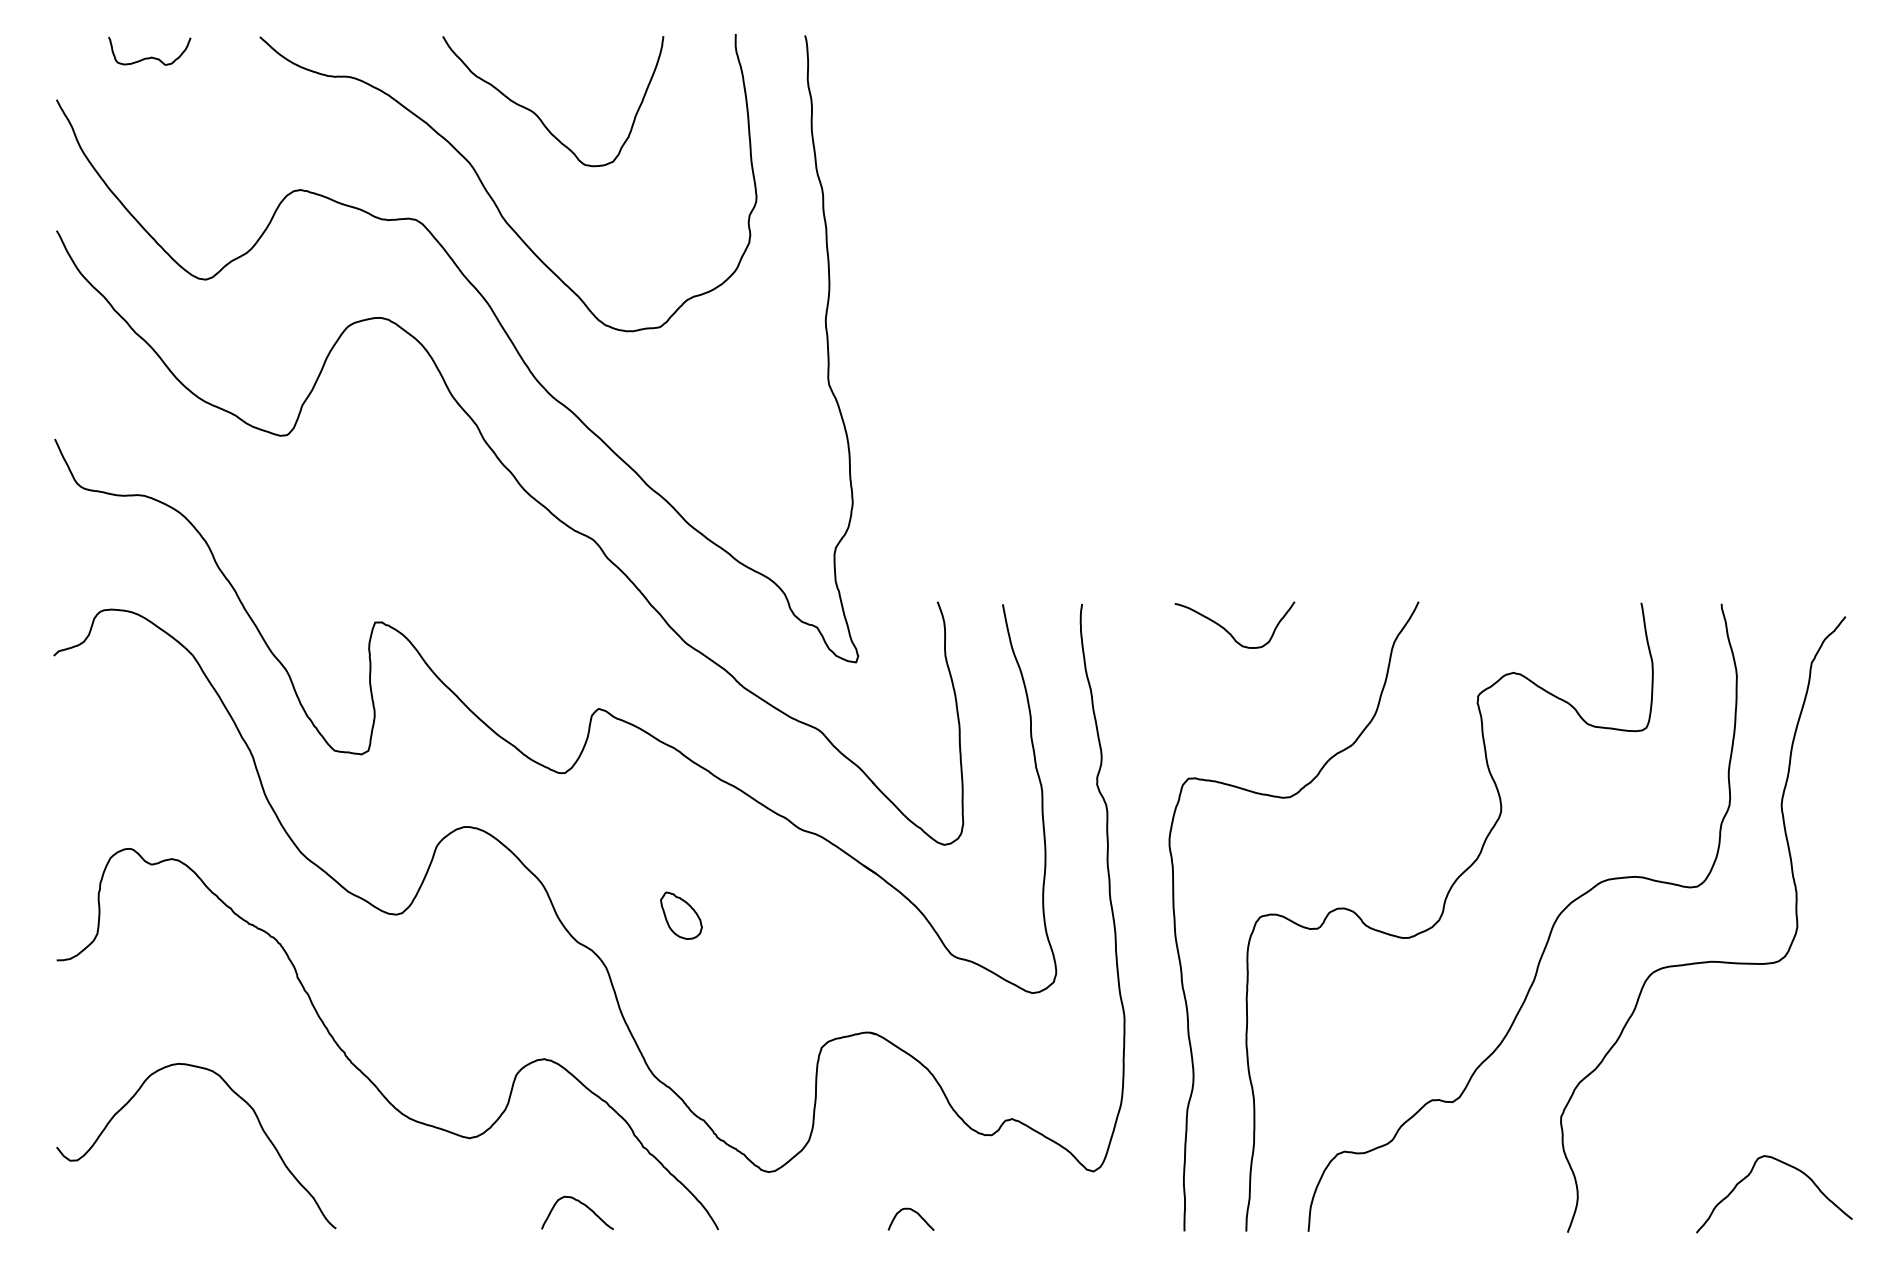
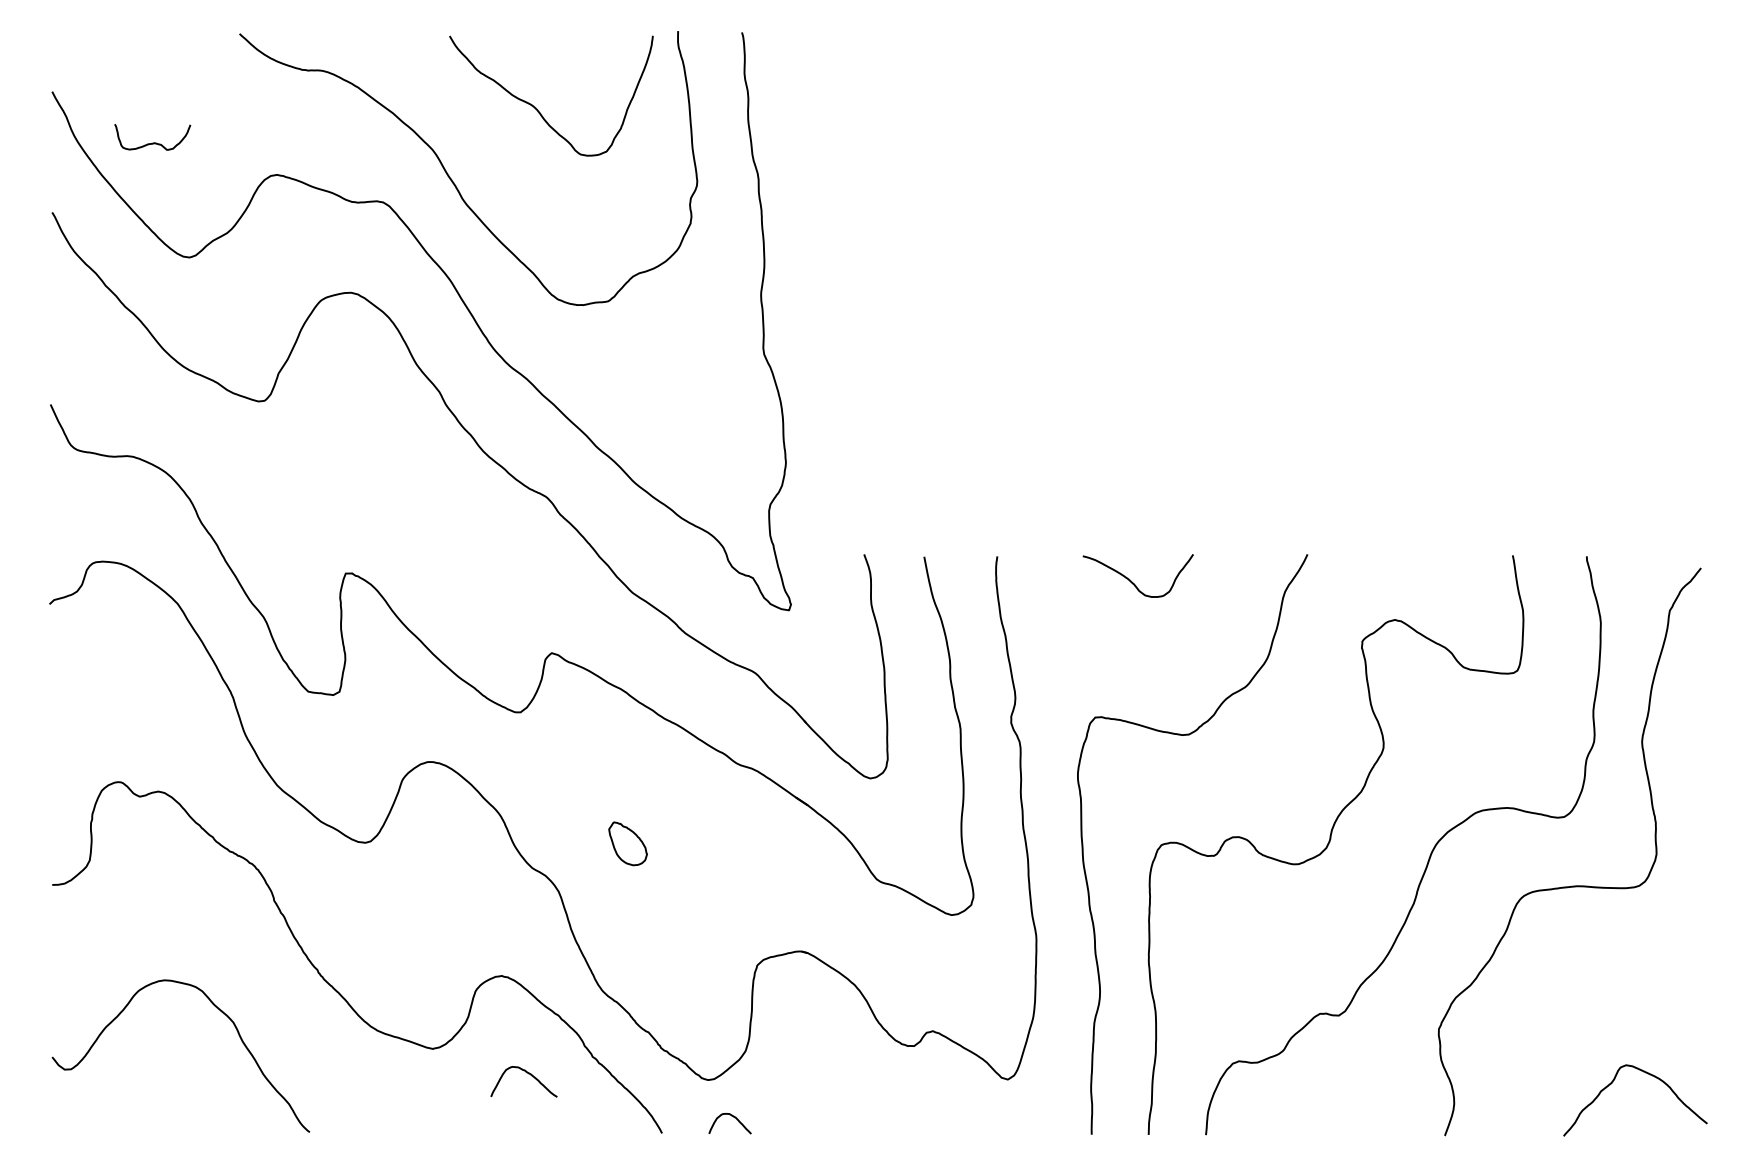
curve: (151, 56) -> (154, 142), moved
curve: (538, 115) -> (537, 108), moved
curve: (581, 1204) -> (527, 1074), moved
curve: (914, 1212) -> (733, 1117), moved

